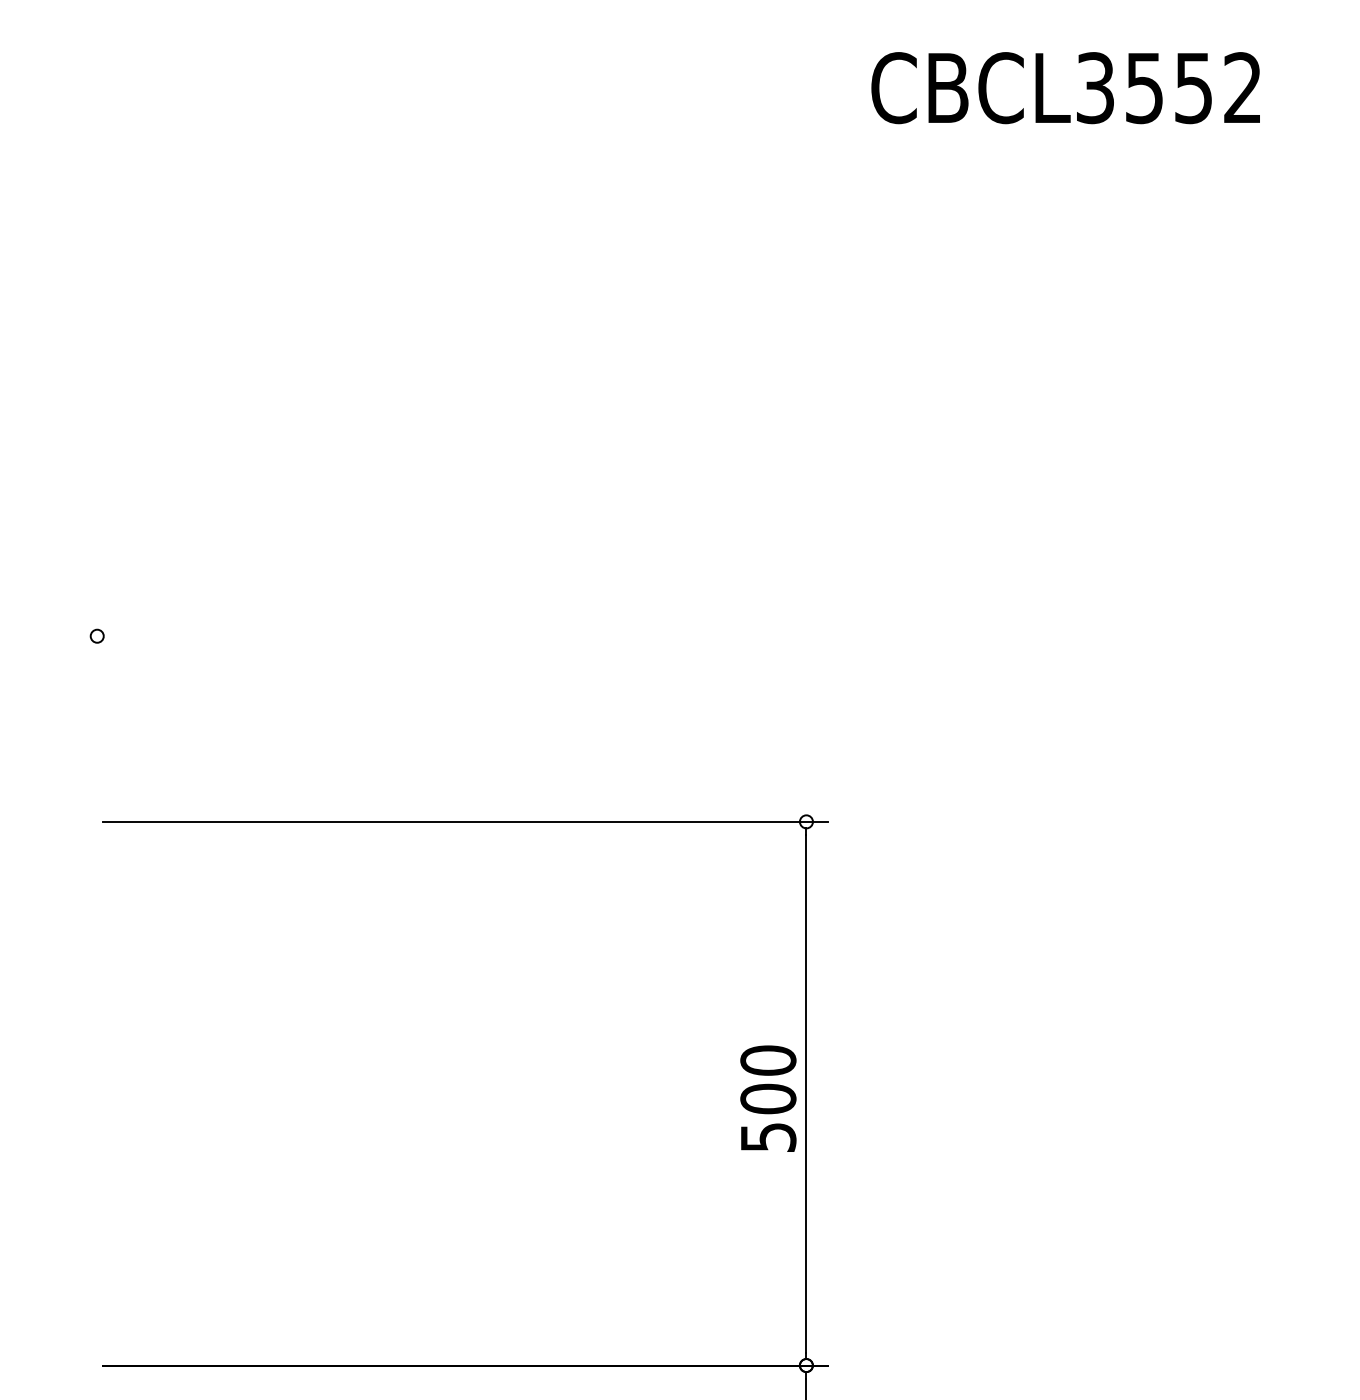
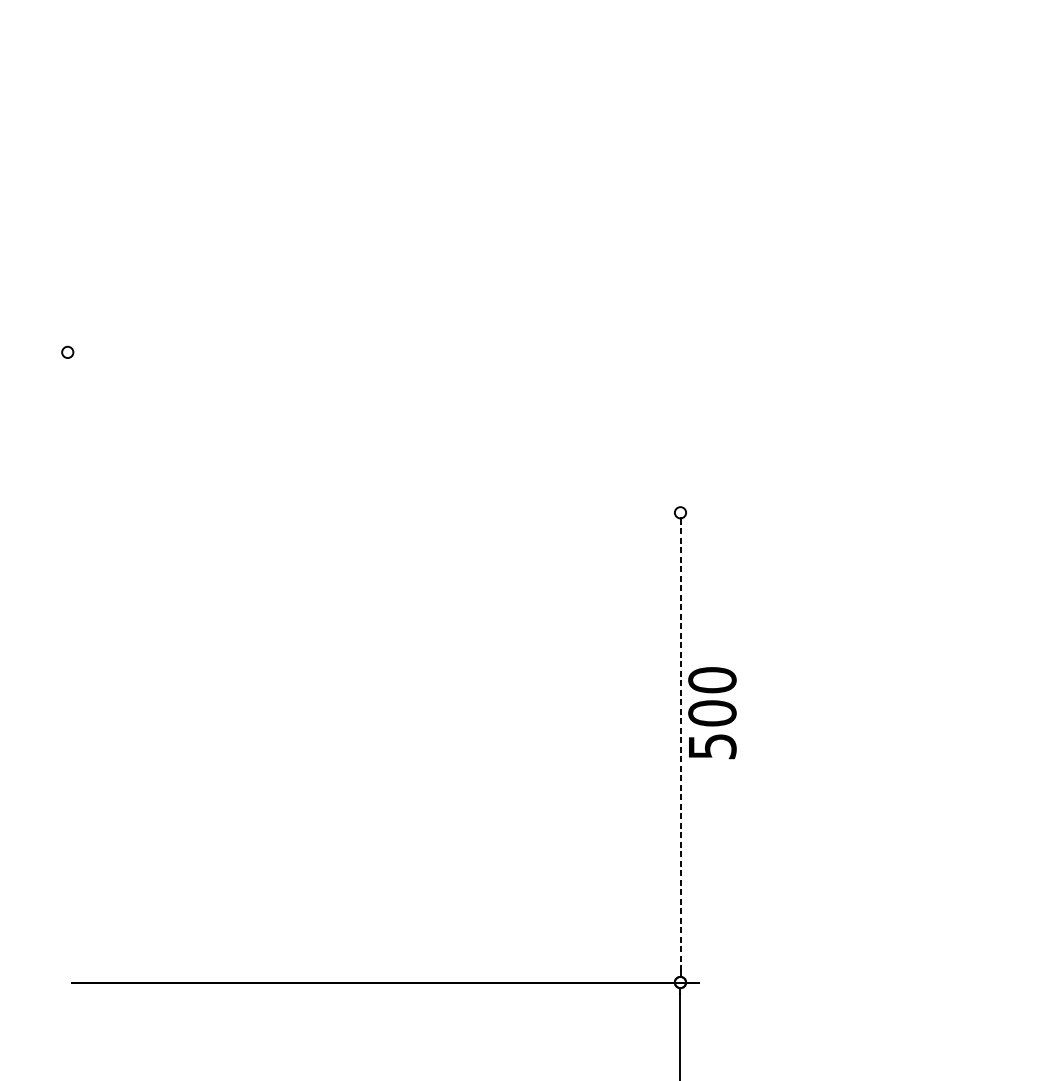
line: (465, 821) -> (385, 512), removed
line: (806, 1093) -> (680, 747), solid -> dashed
text: (768, 1098) -> (712, 712), moved

